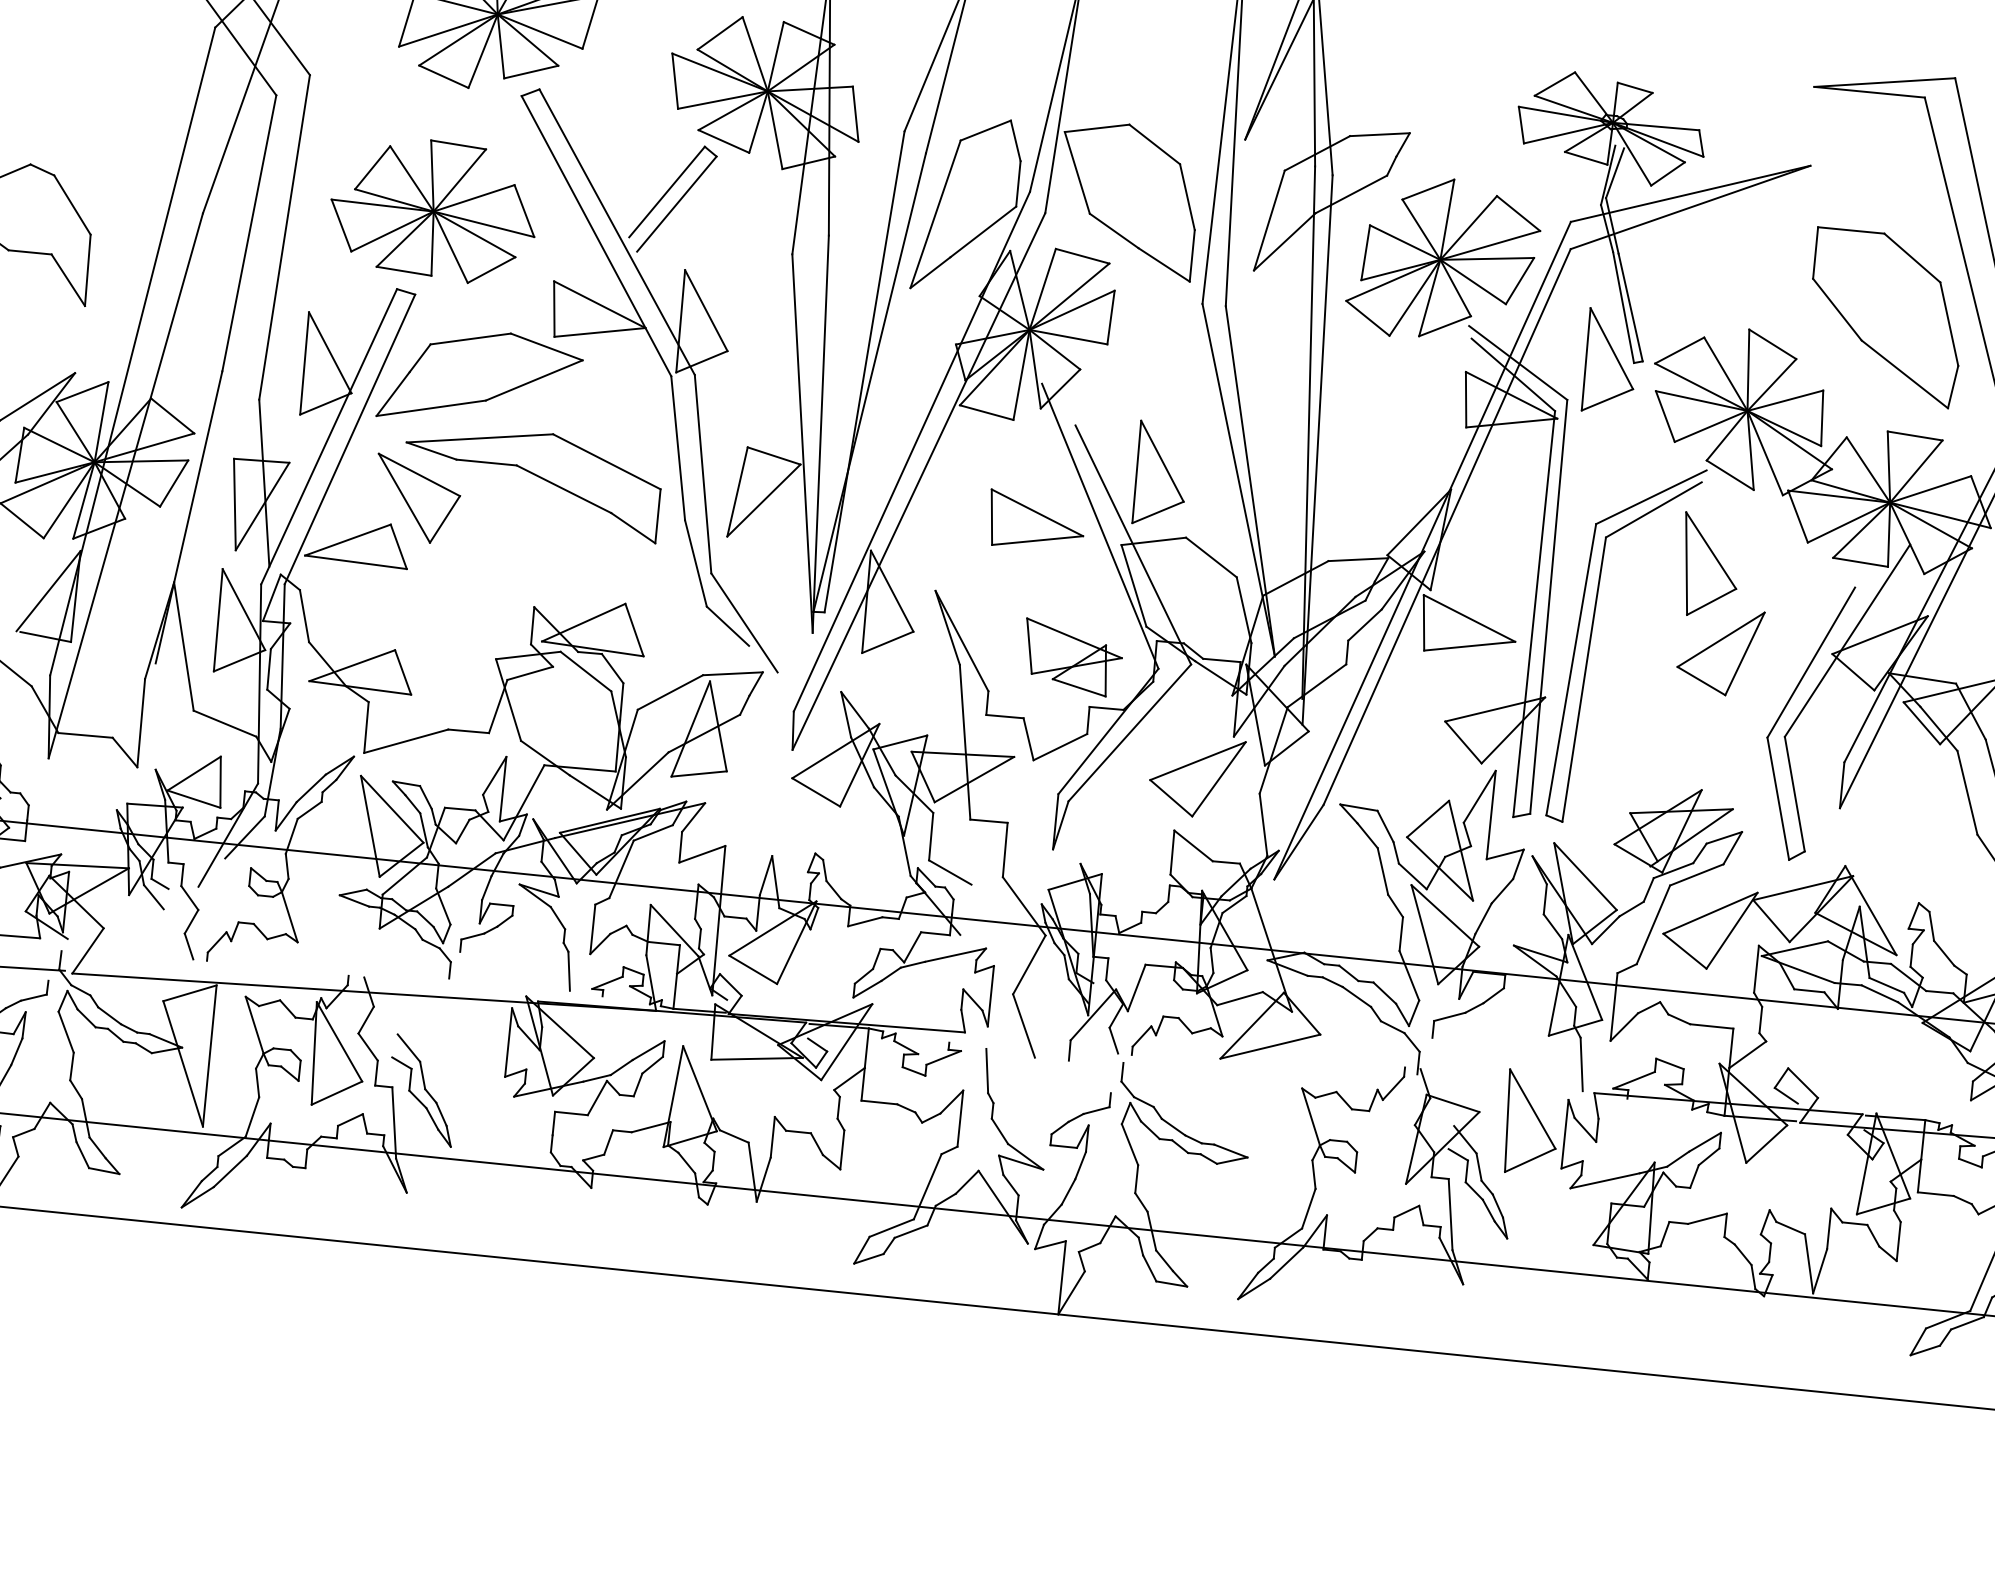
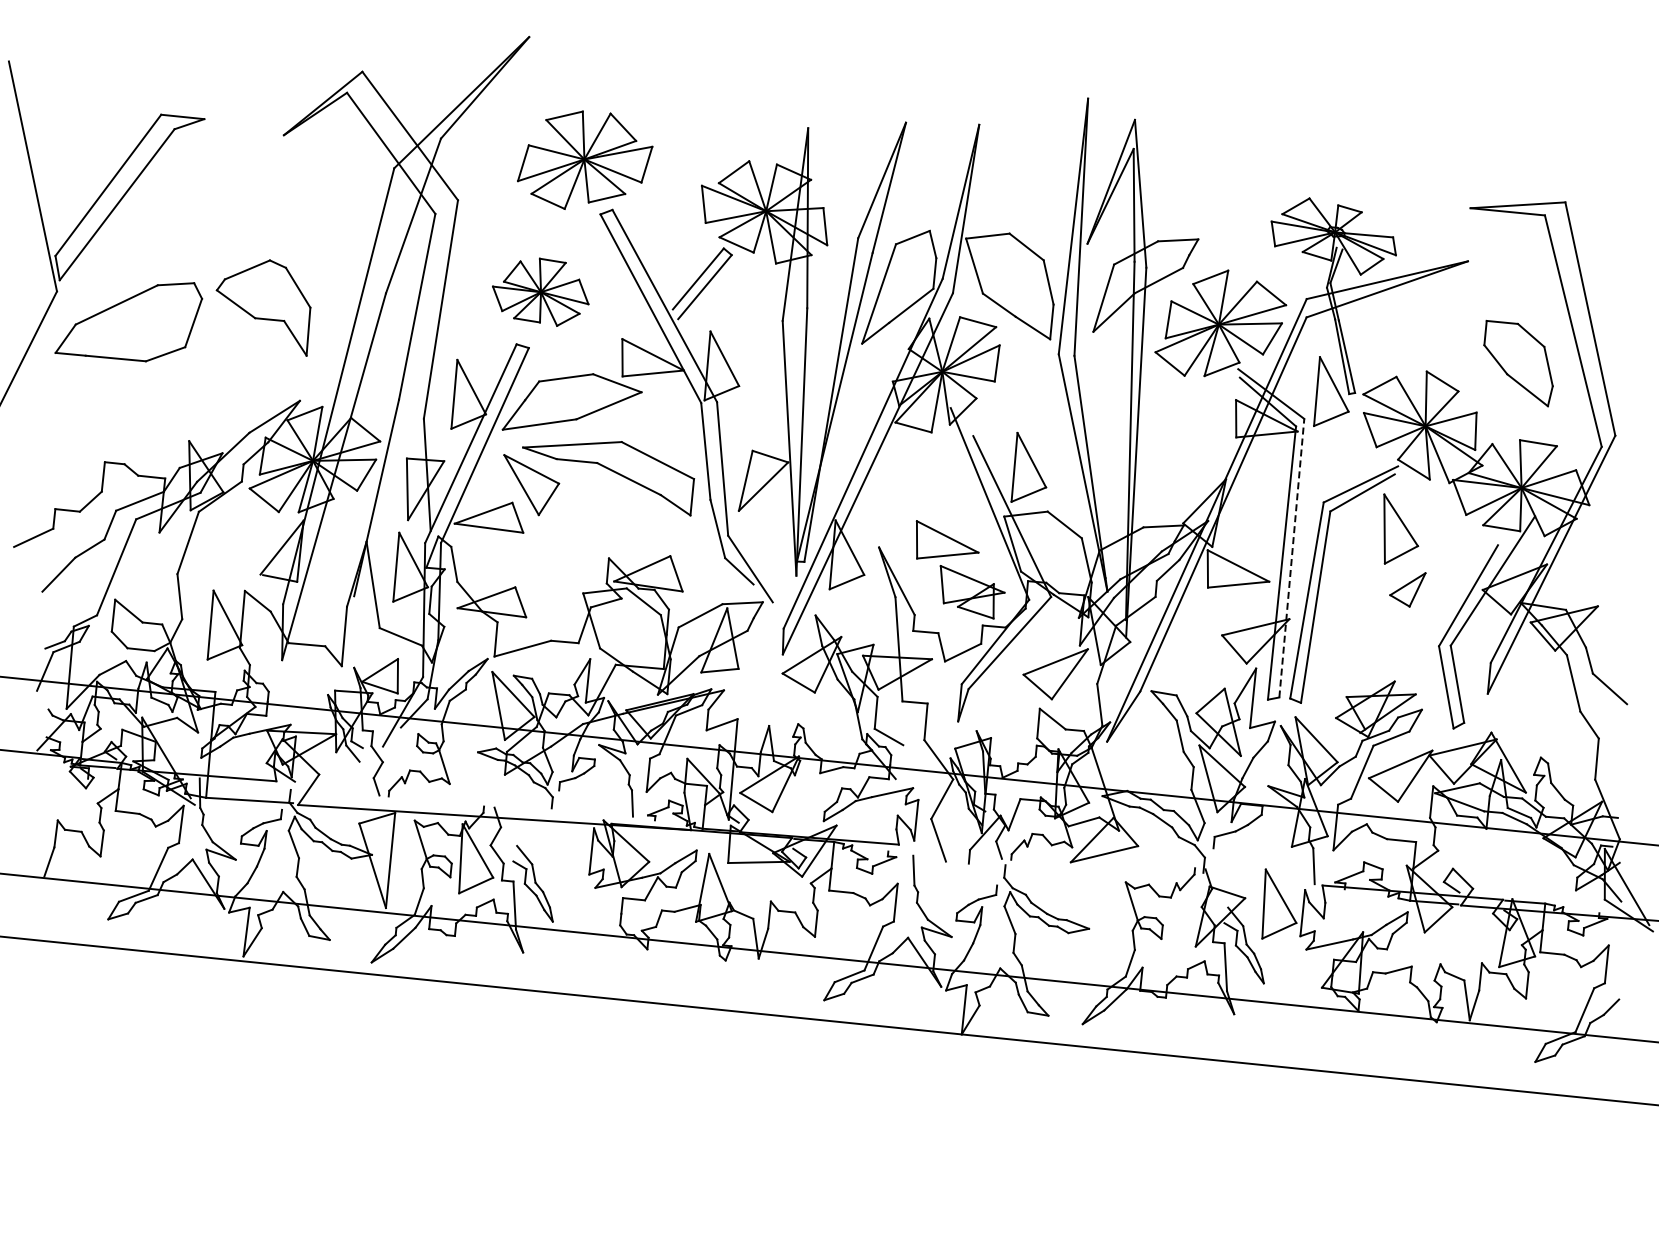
part: (432, 212) -> (540, 292), size x0.7
part: (1885, 317) -> (1518, 363), size x0.7
part: (1037, 516) -> (947, 539), moved
line: (1548, 607) -> (1291, 558), solid -> dashed
part: (1720, 653) -> (1407, 589), size x0.6

